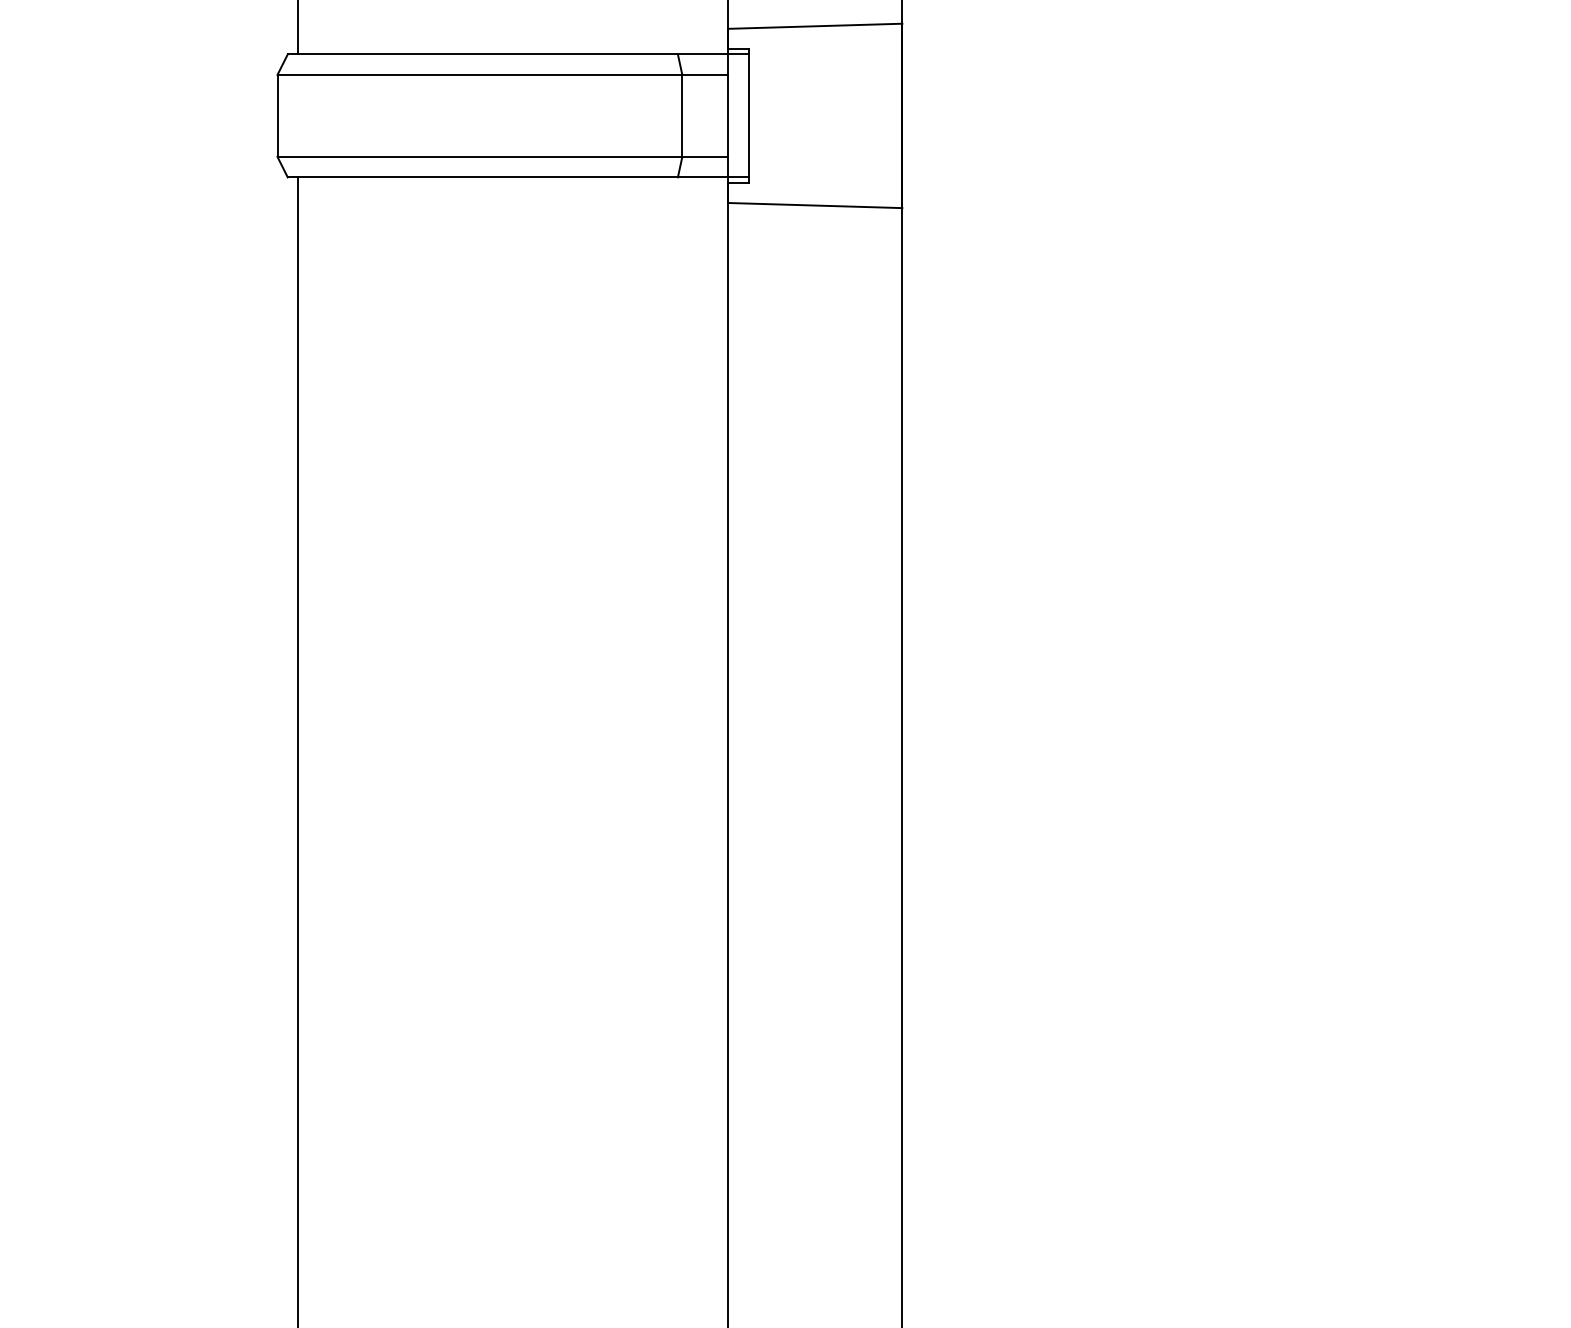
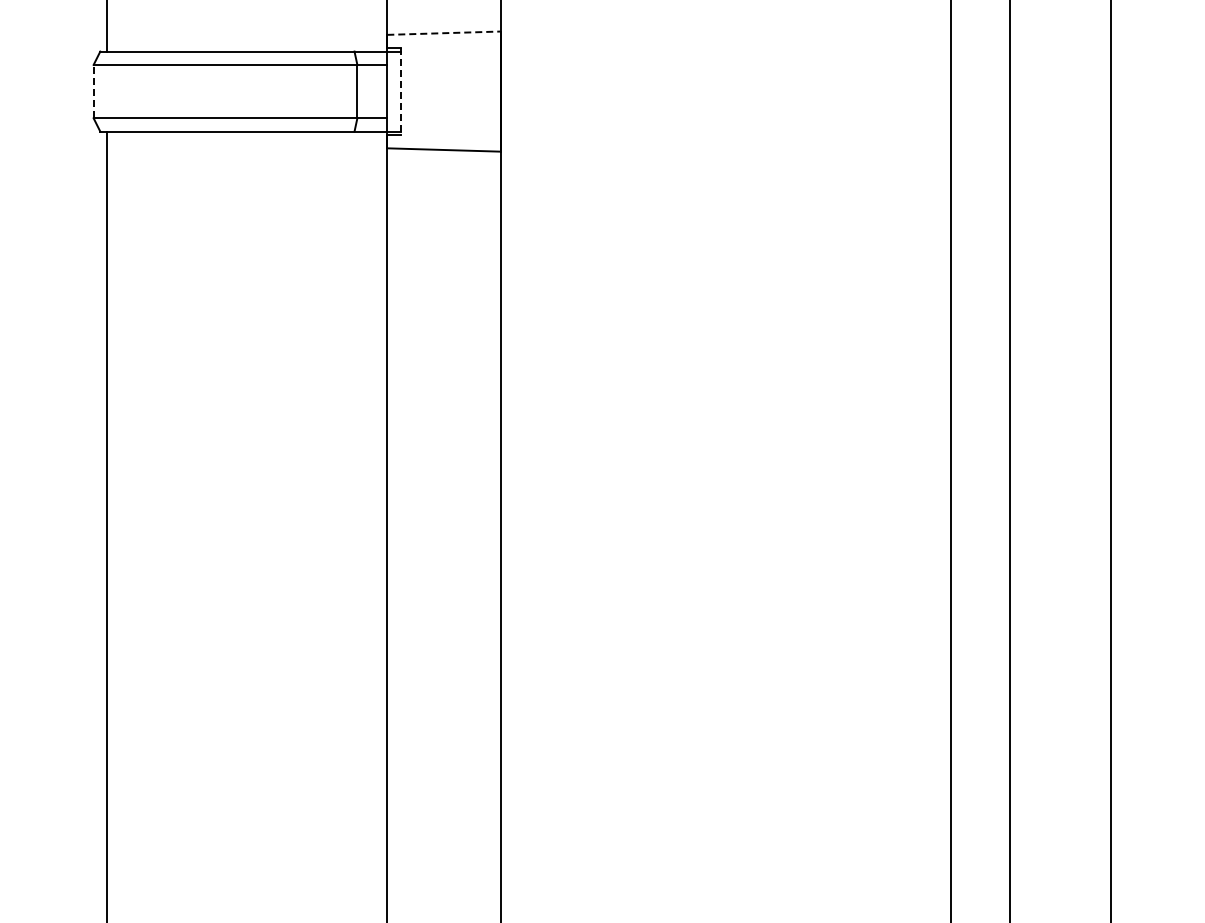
line: (816, 26) -> (444, 33), solid -> dashed
line: (277, 115) -> (93, 91), solid -> dashed
line: (748, 117) -> (400, 92), solid -> dashed

